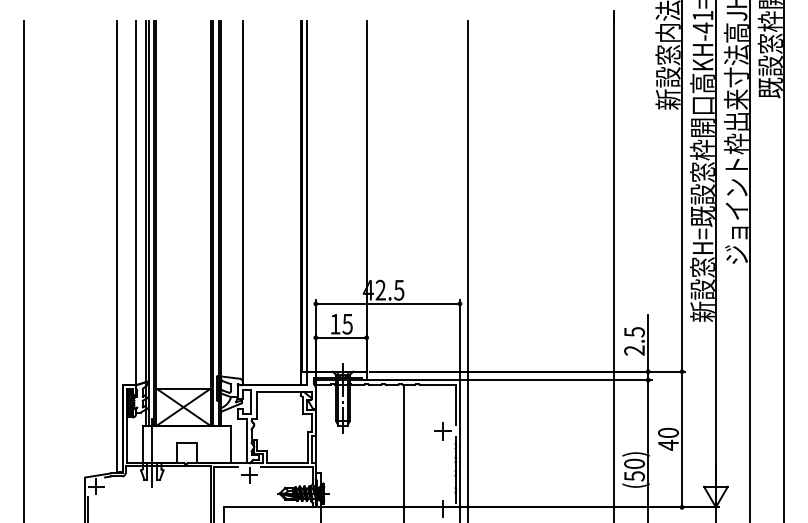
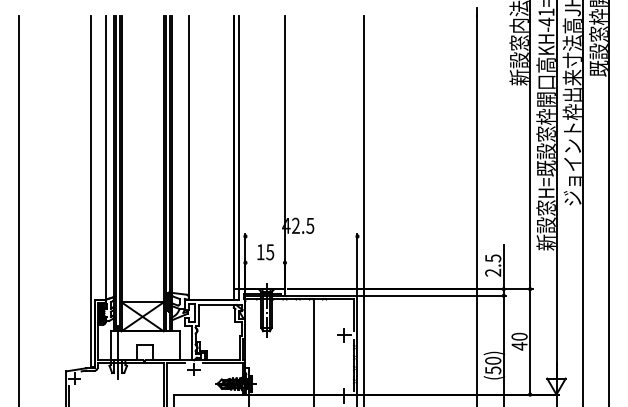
line: (387, 303) -> (301, 236), removed
line: (340, 337) -> (264, 262), removed

